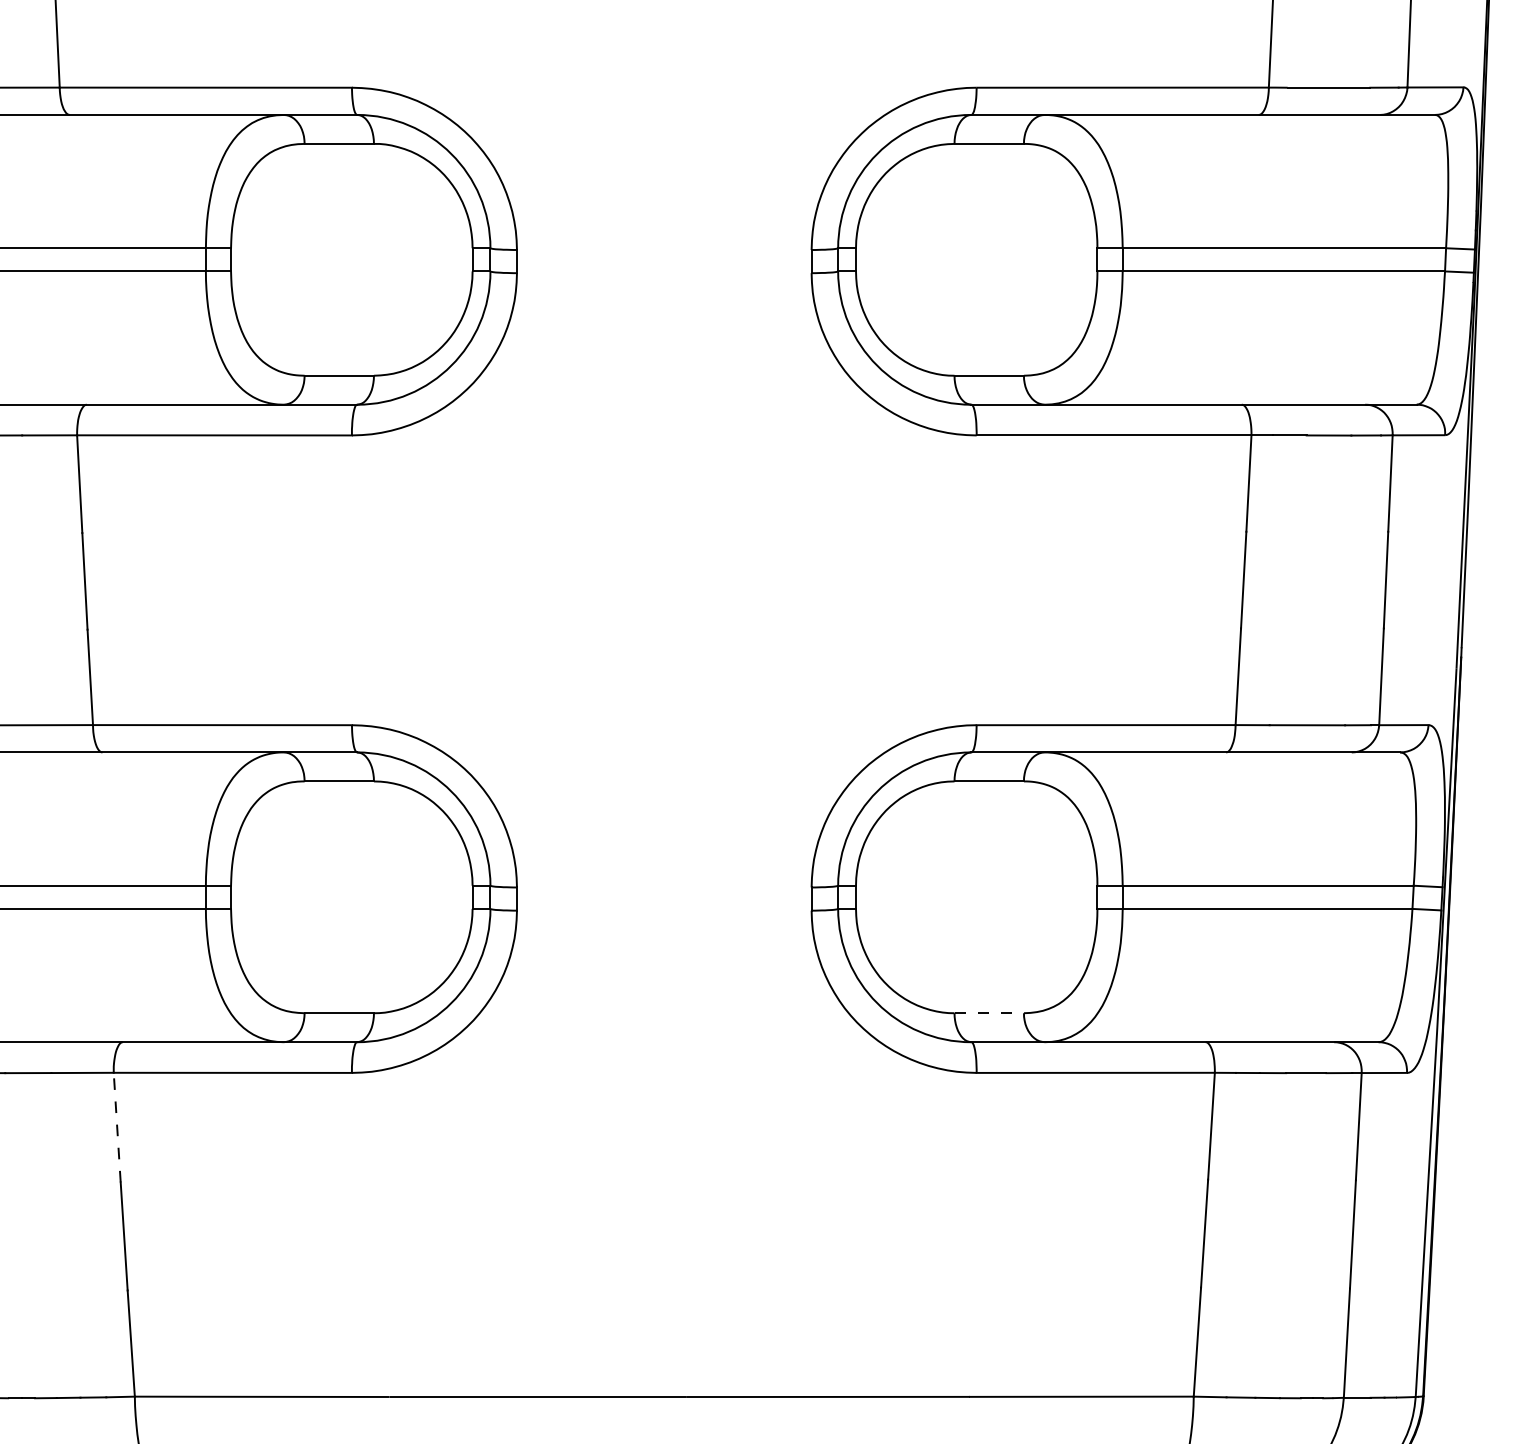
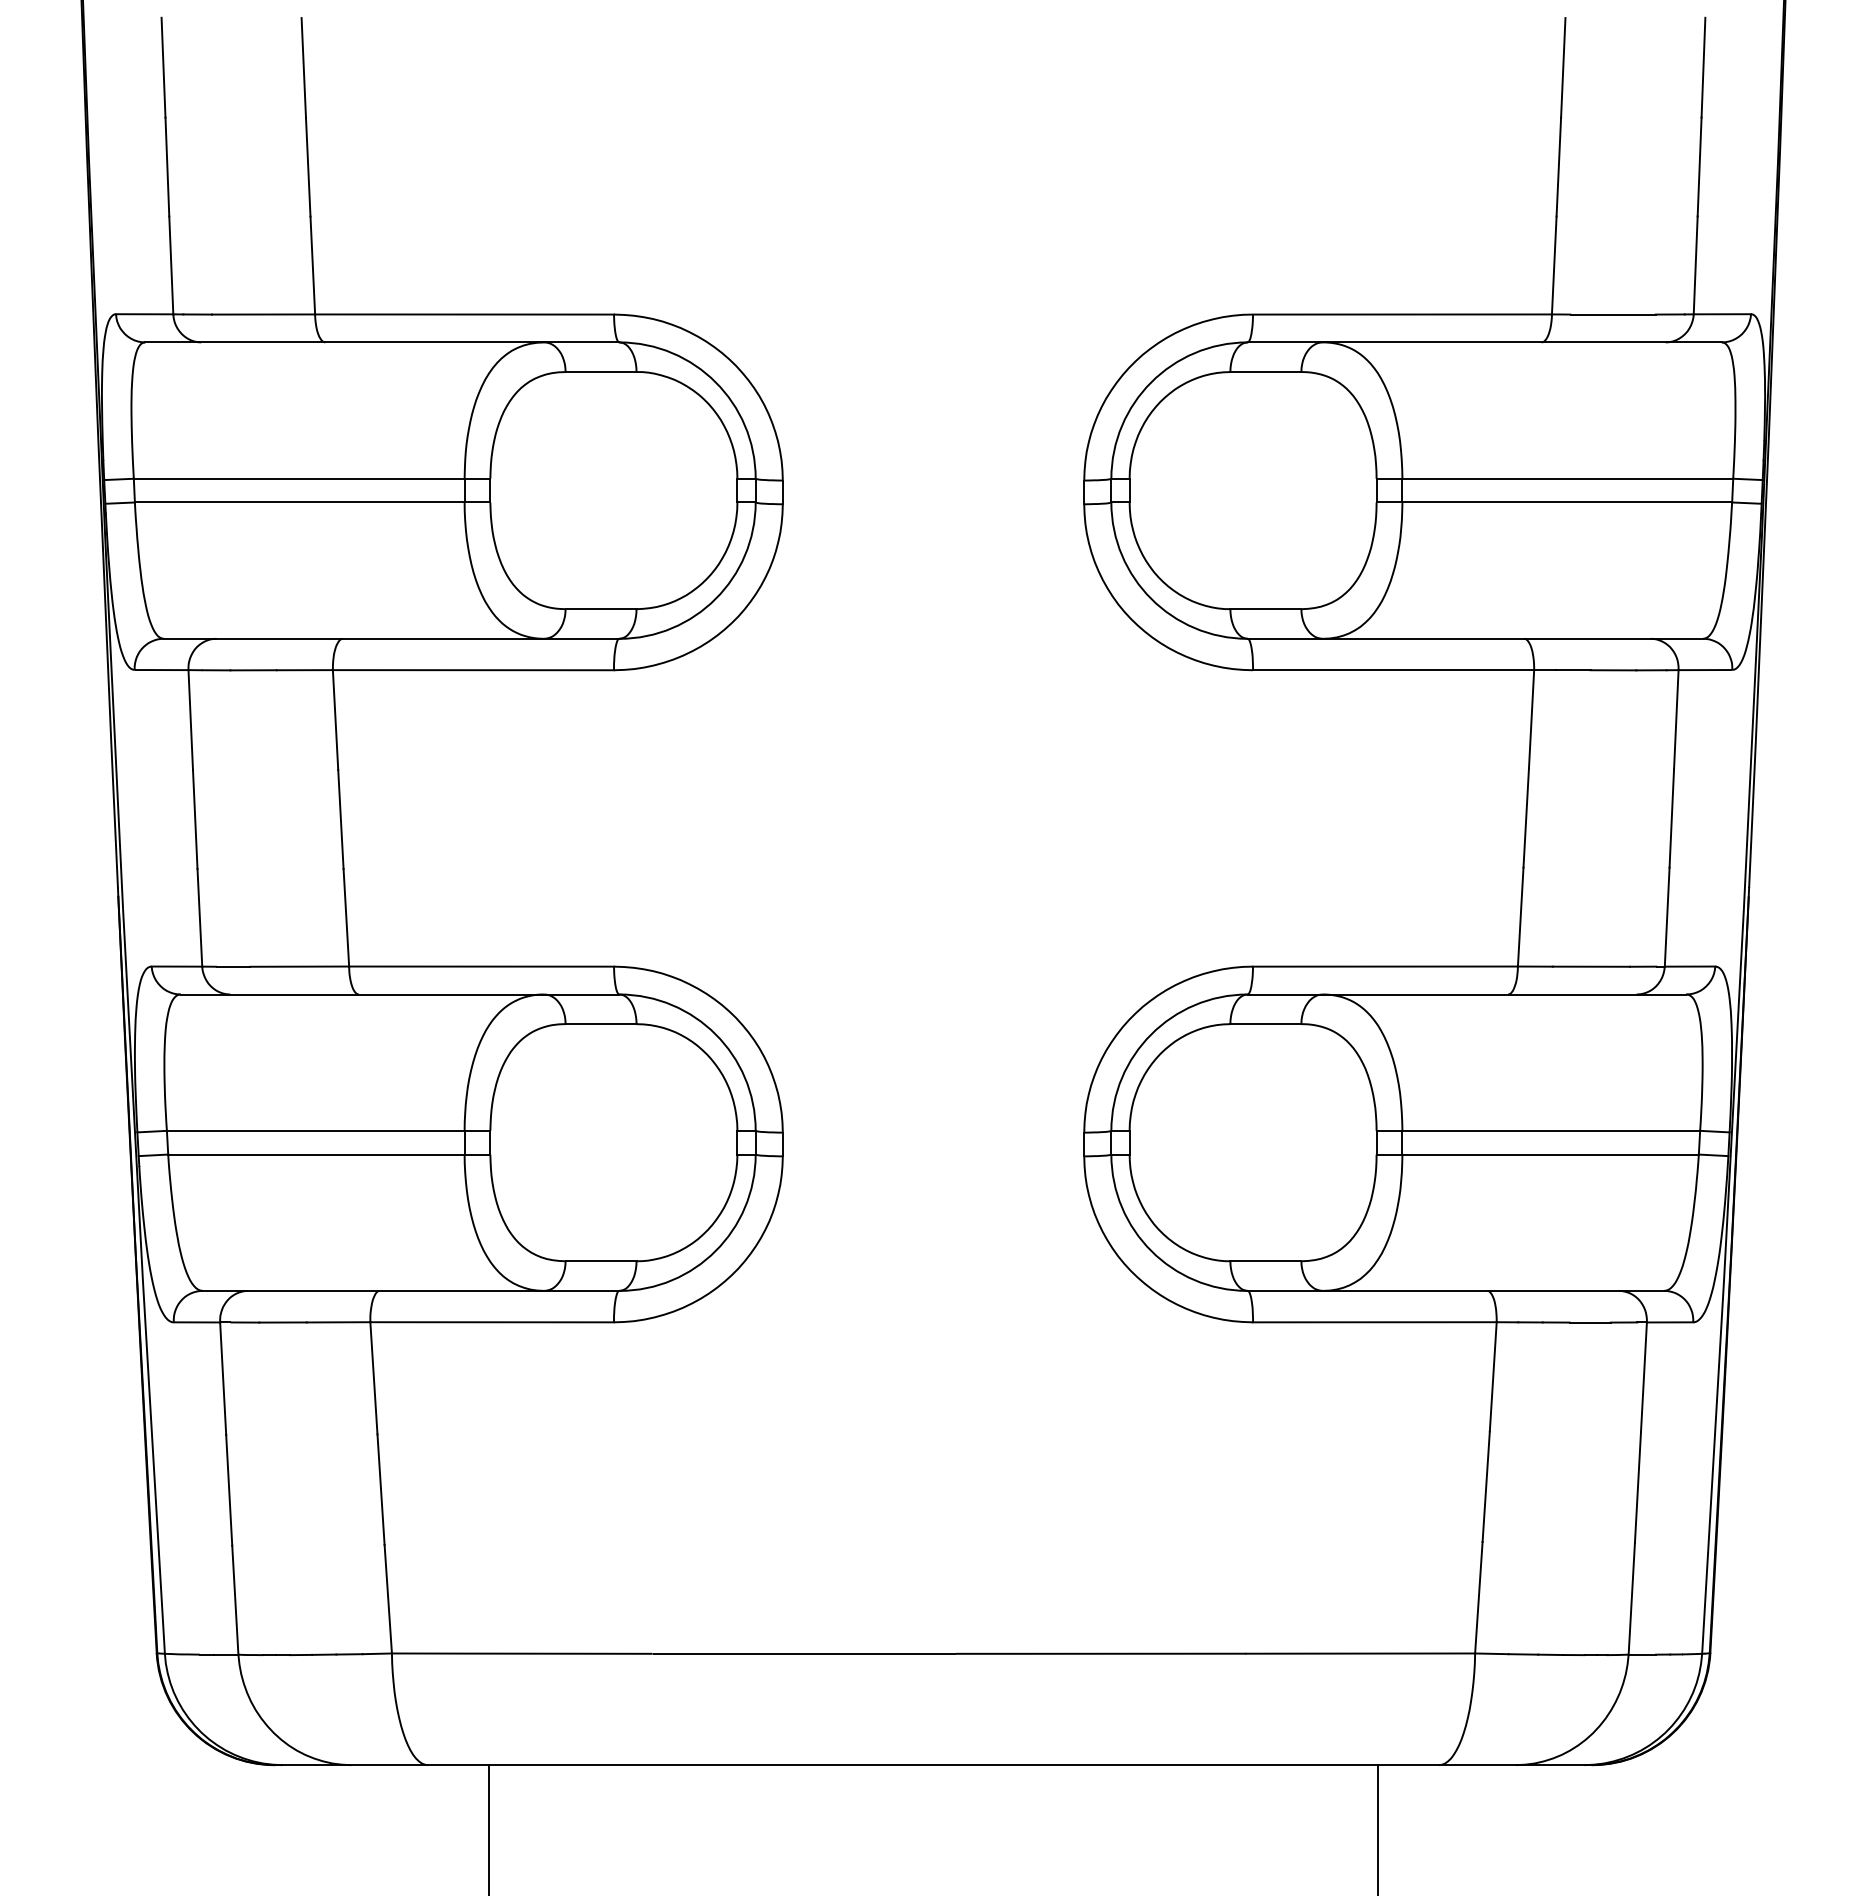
line: (988, 1013) -> (1265, 1261), dashed -> solid
line: (116, 1126) -> (373, 1377), dashed -> solid

